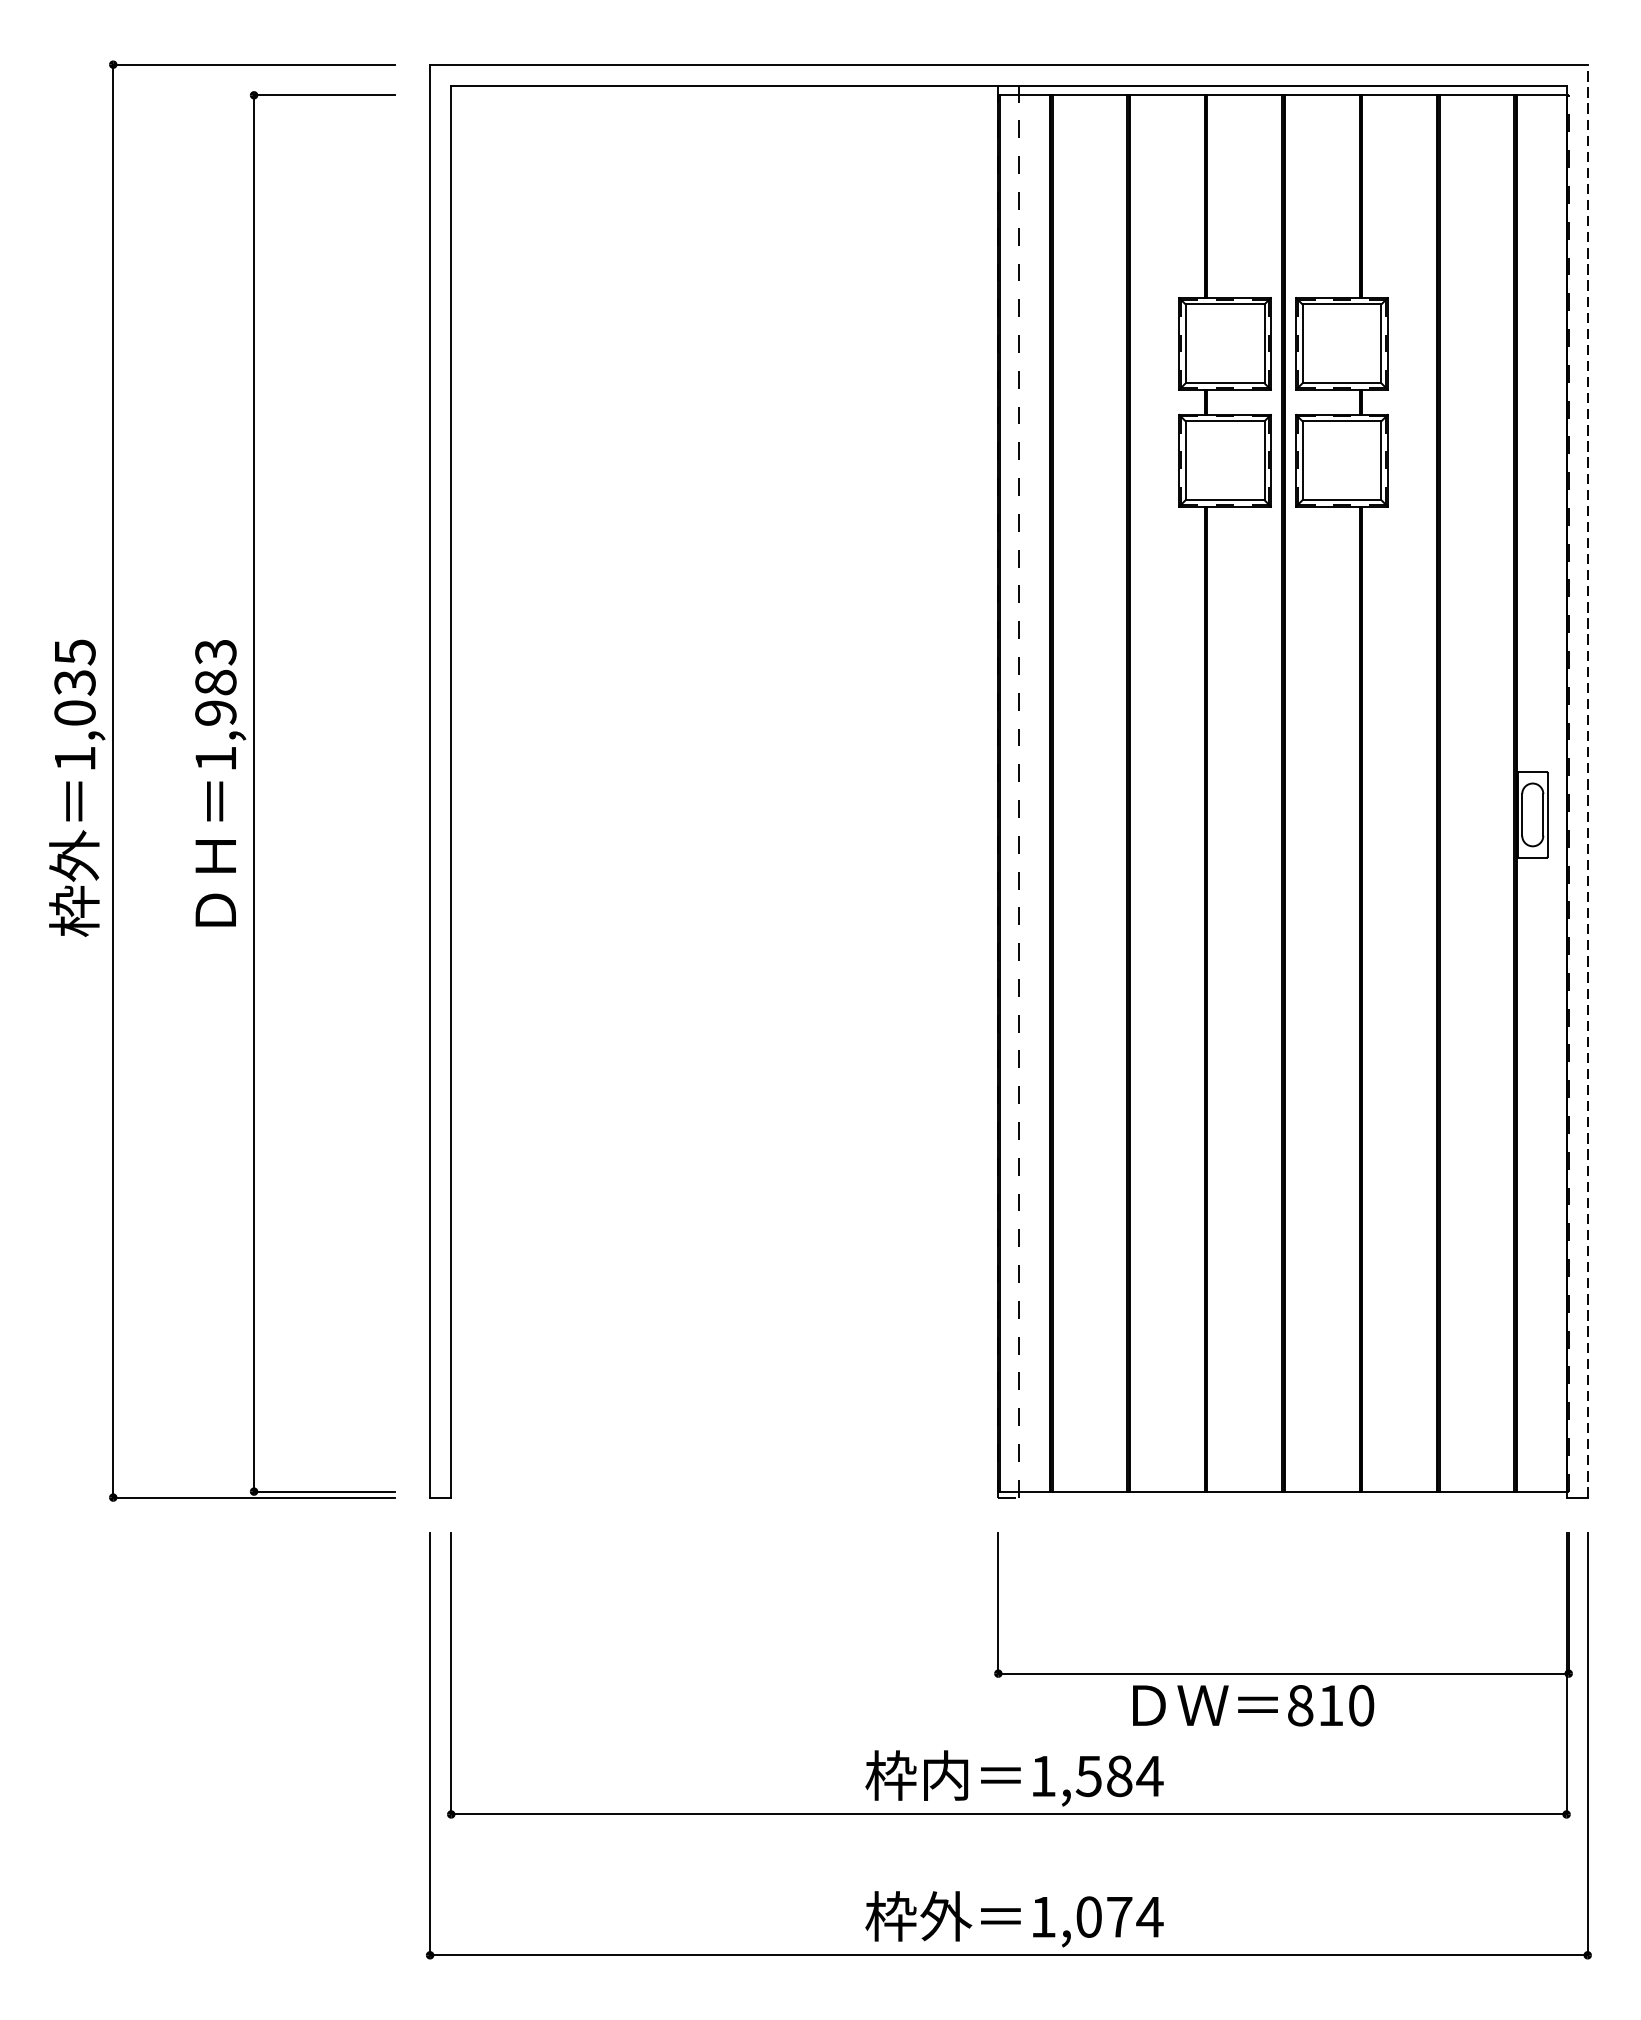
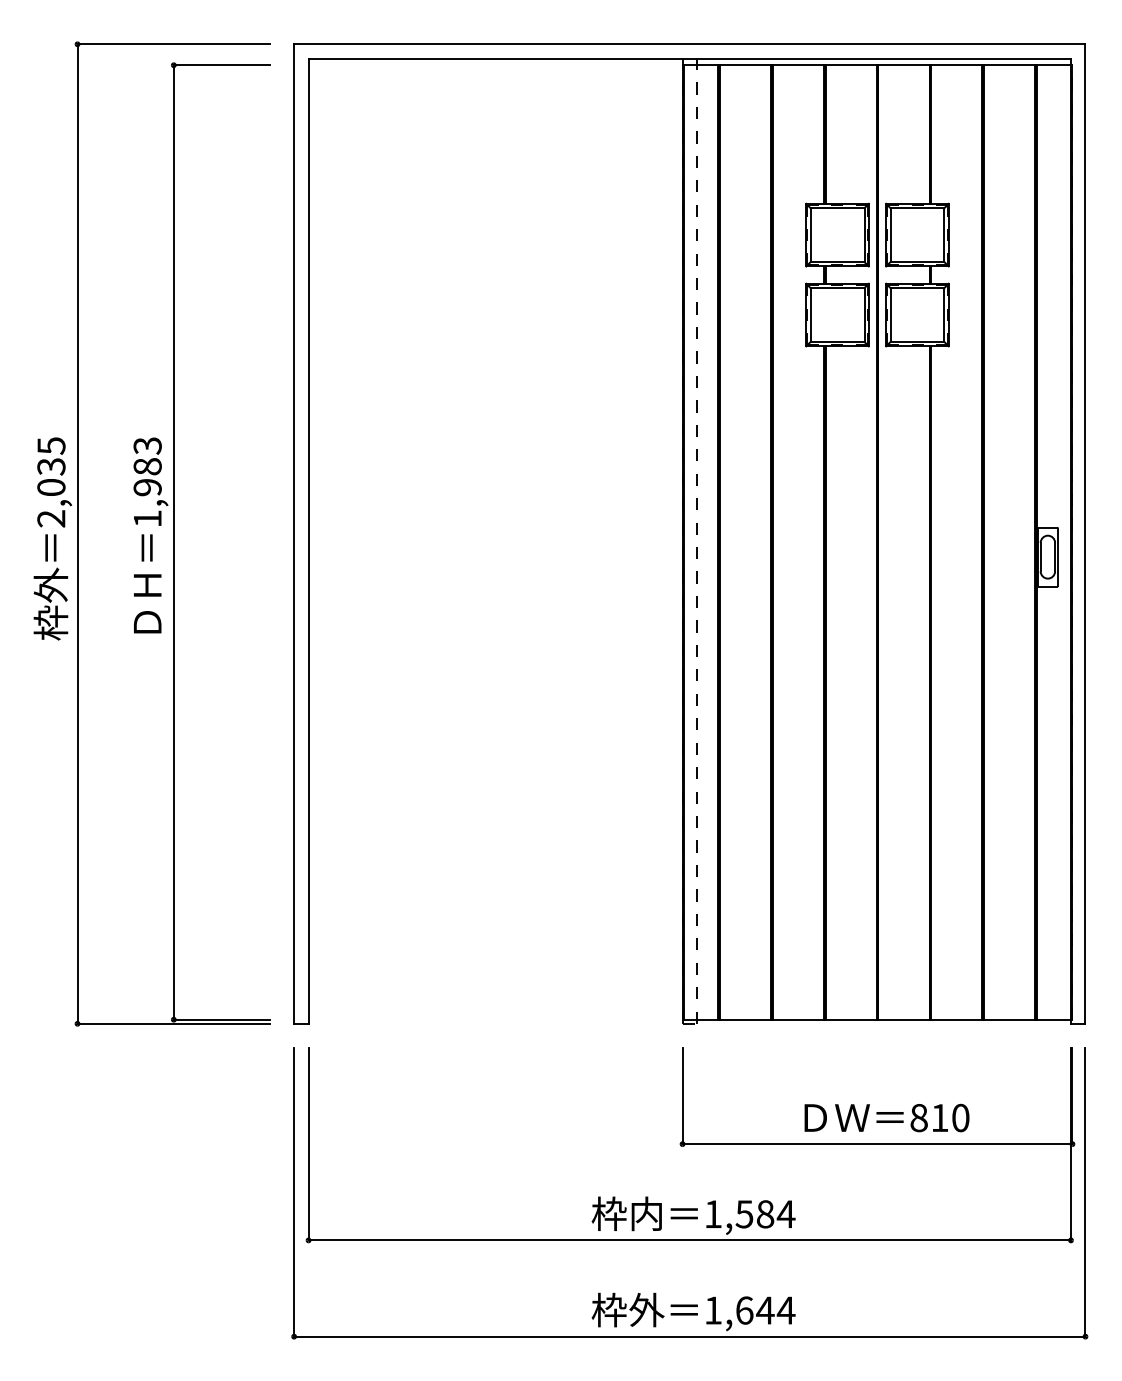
text: (75, 758) -> (51, 518), 1,035 -> 2,035
line: (1587, 781) -> (1085, 534), dashed -> solid
text: (1252, 1704) -> (886, 1117), moved
text: (1105, 1916) -> (755, 1310), 1,074 -> 1,644

